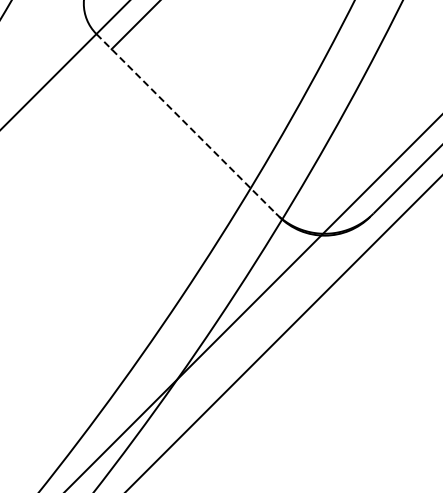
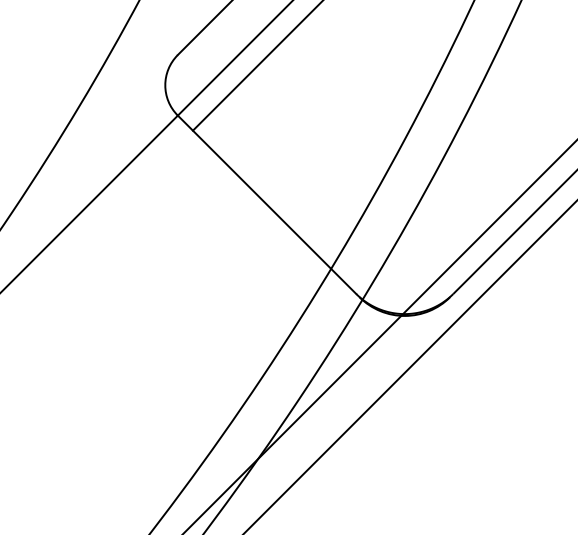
line: (186, 124) -> (267, 205), dashed -> solid

